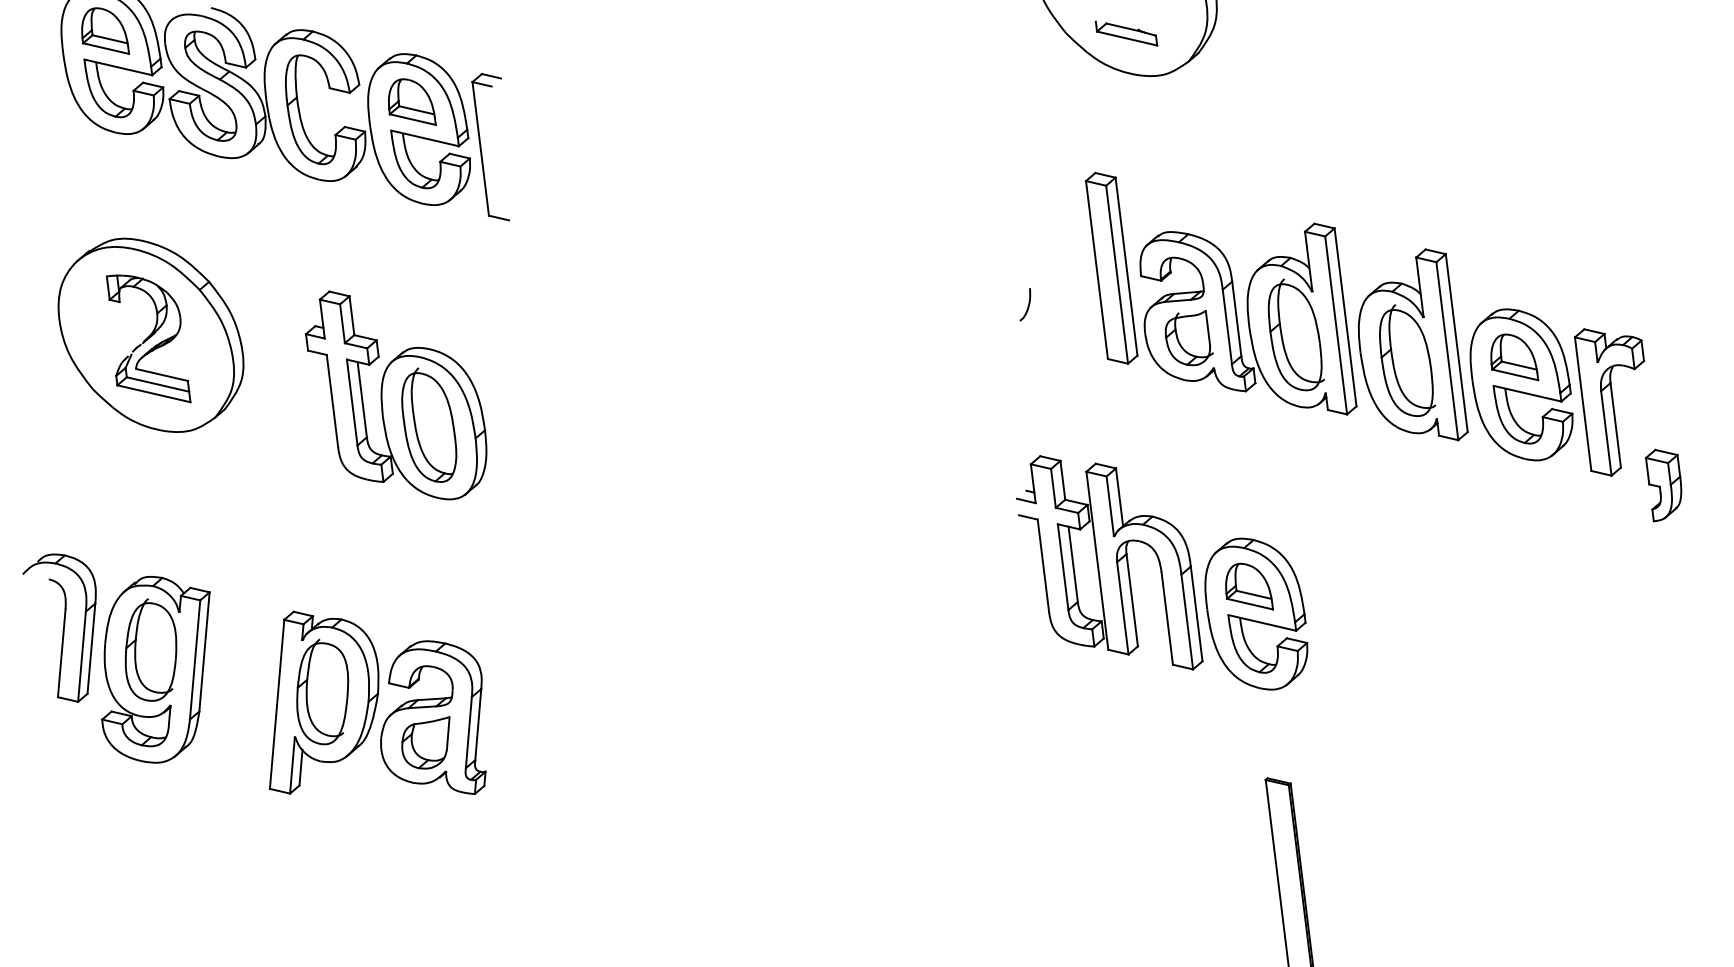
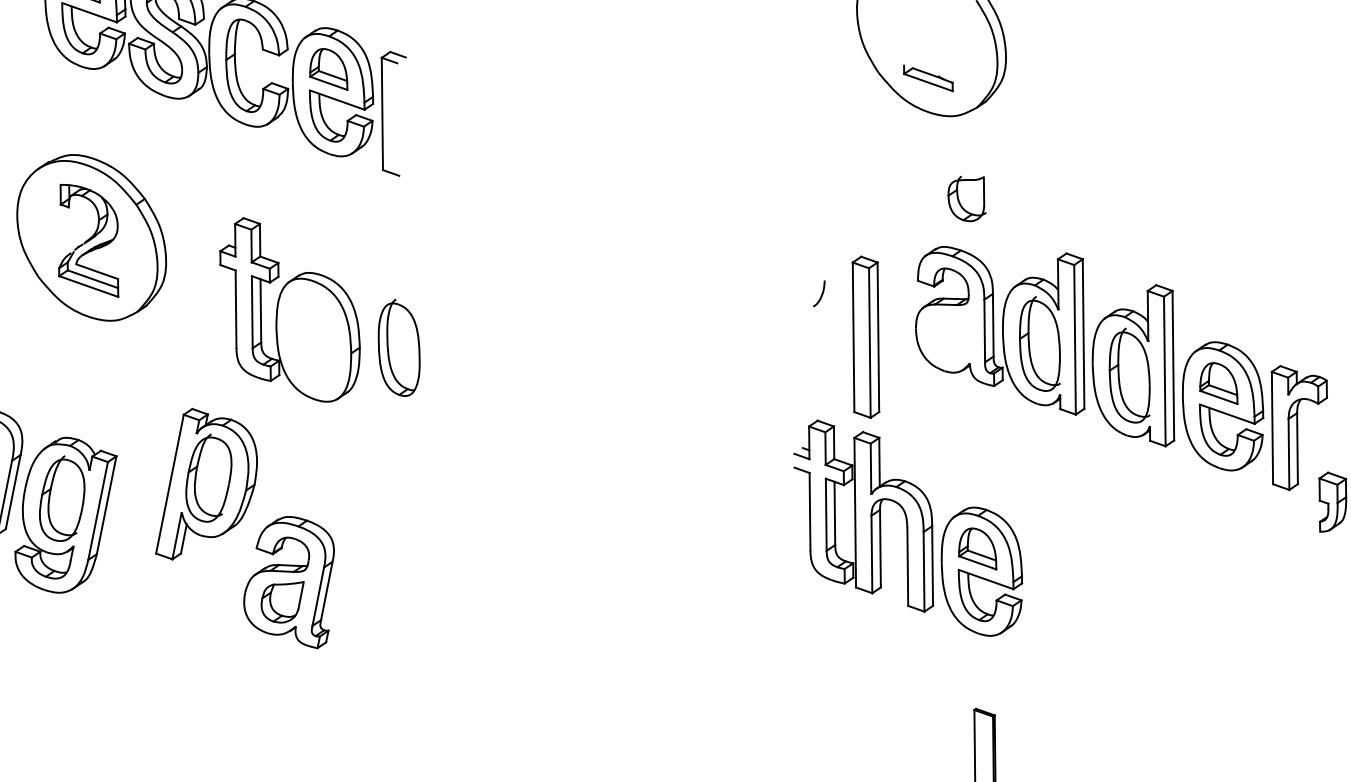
part: (1111, 267) -> (865, 336), moved
part: (1188, 338) -> (966, 198), moved
part: (429, 424) -> (399, 347), moved
part: (323, 702) -> (208, 486), moved

